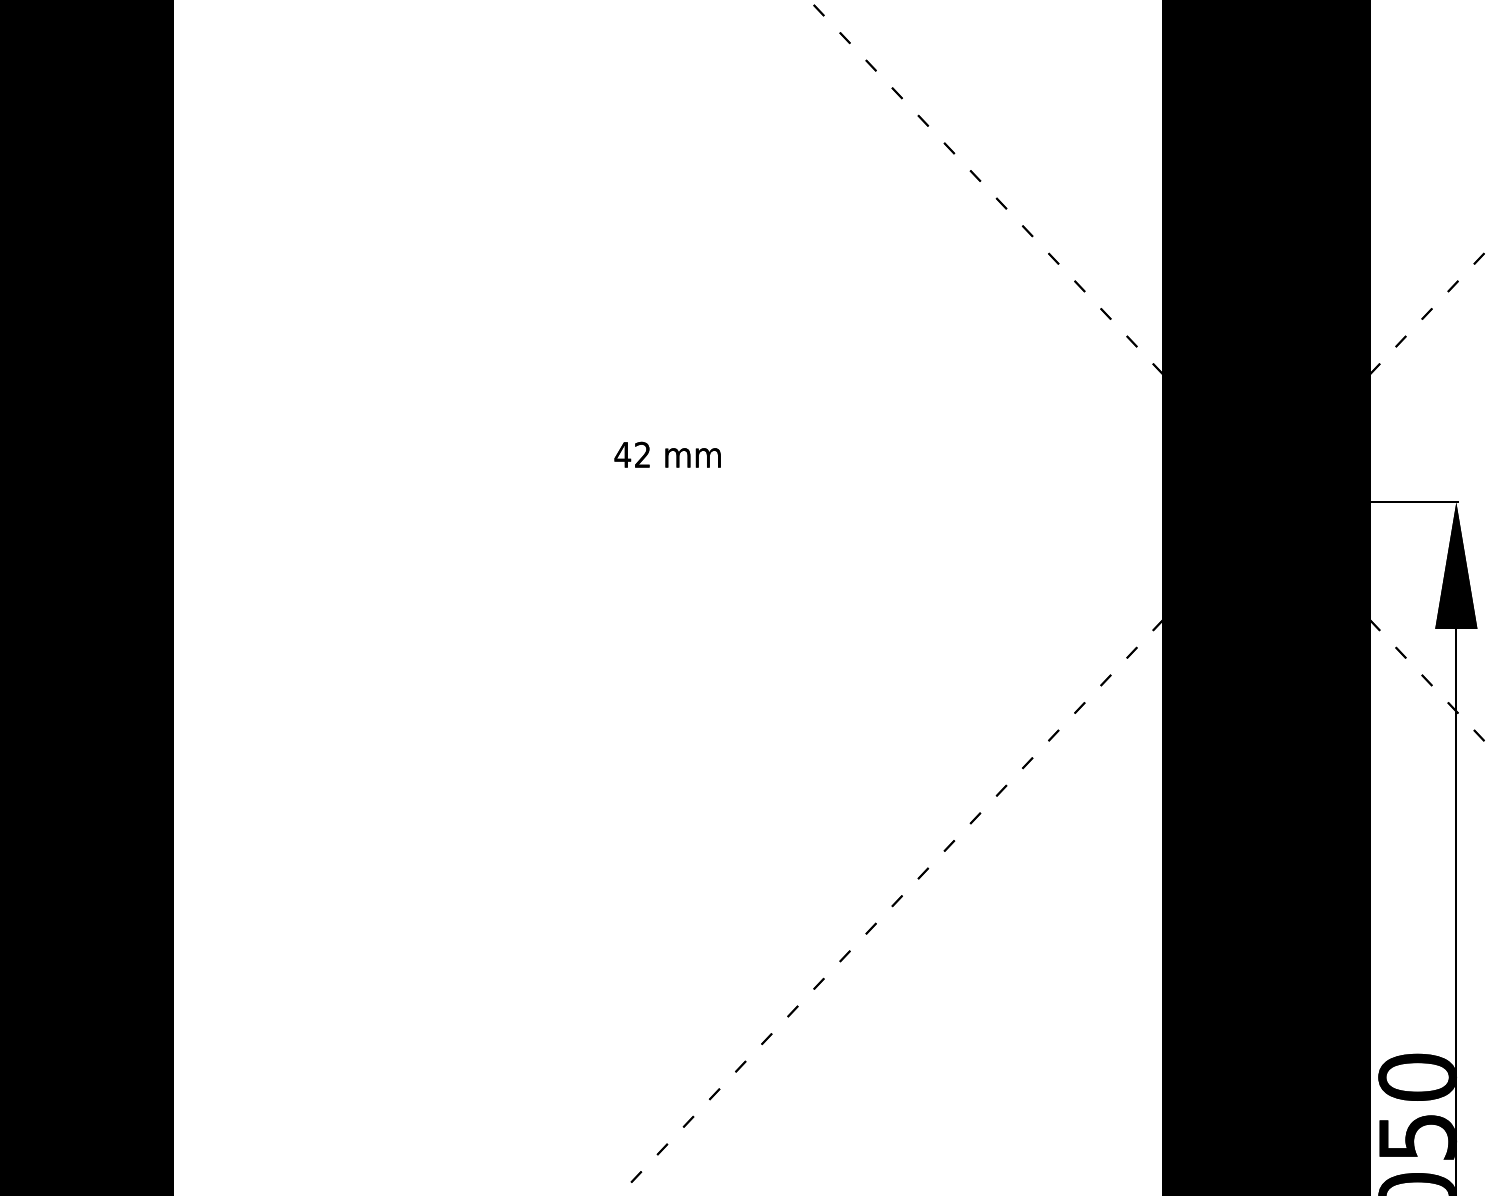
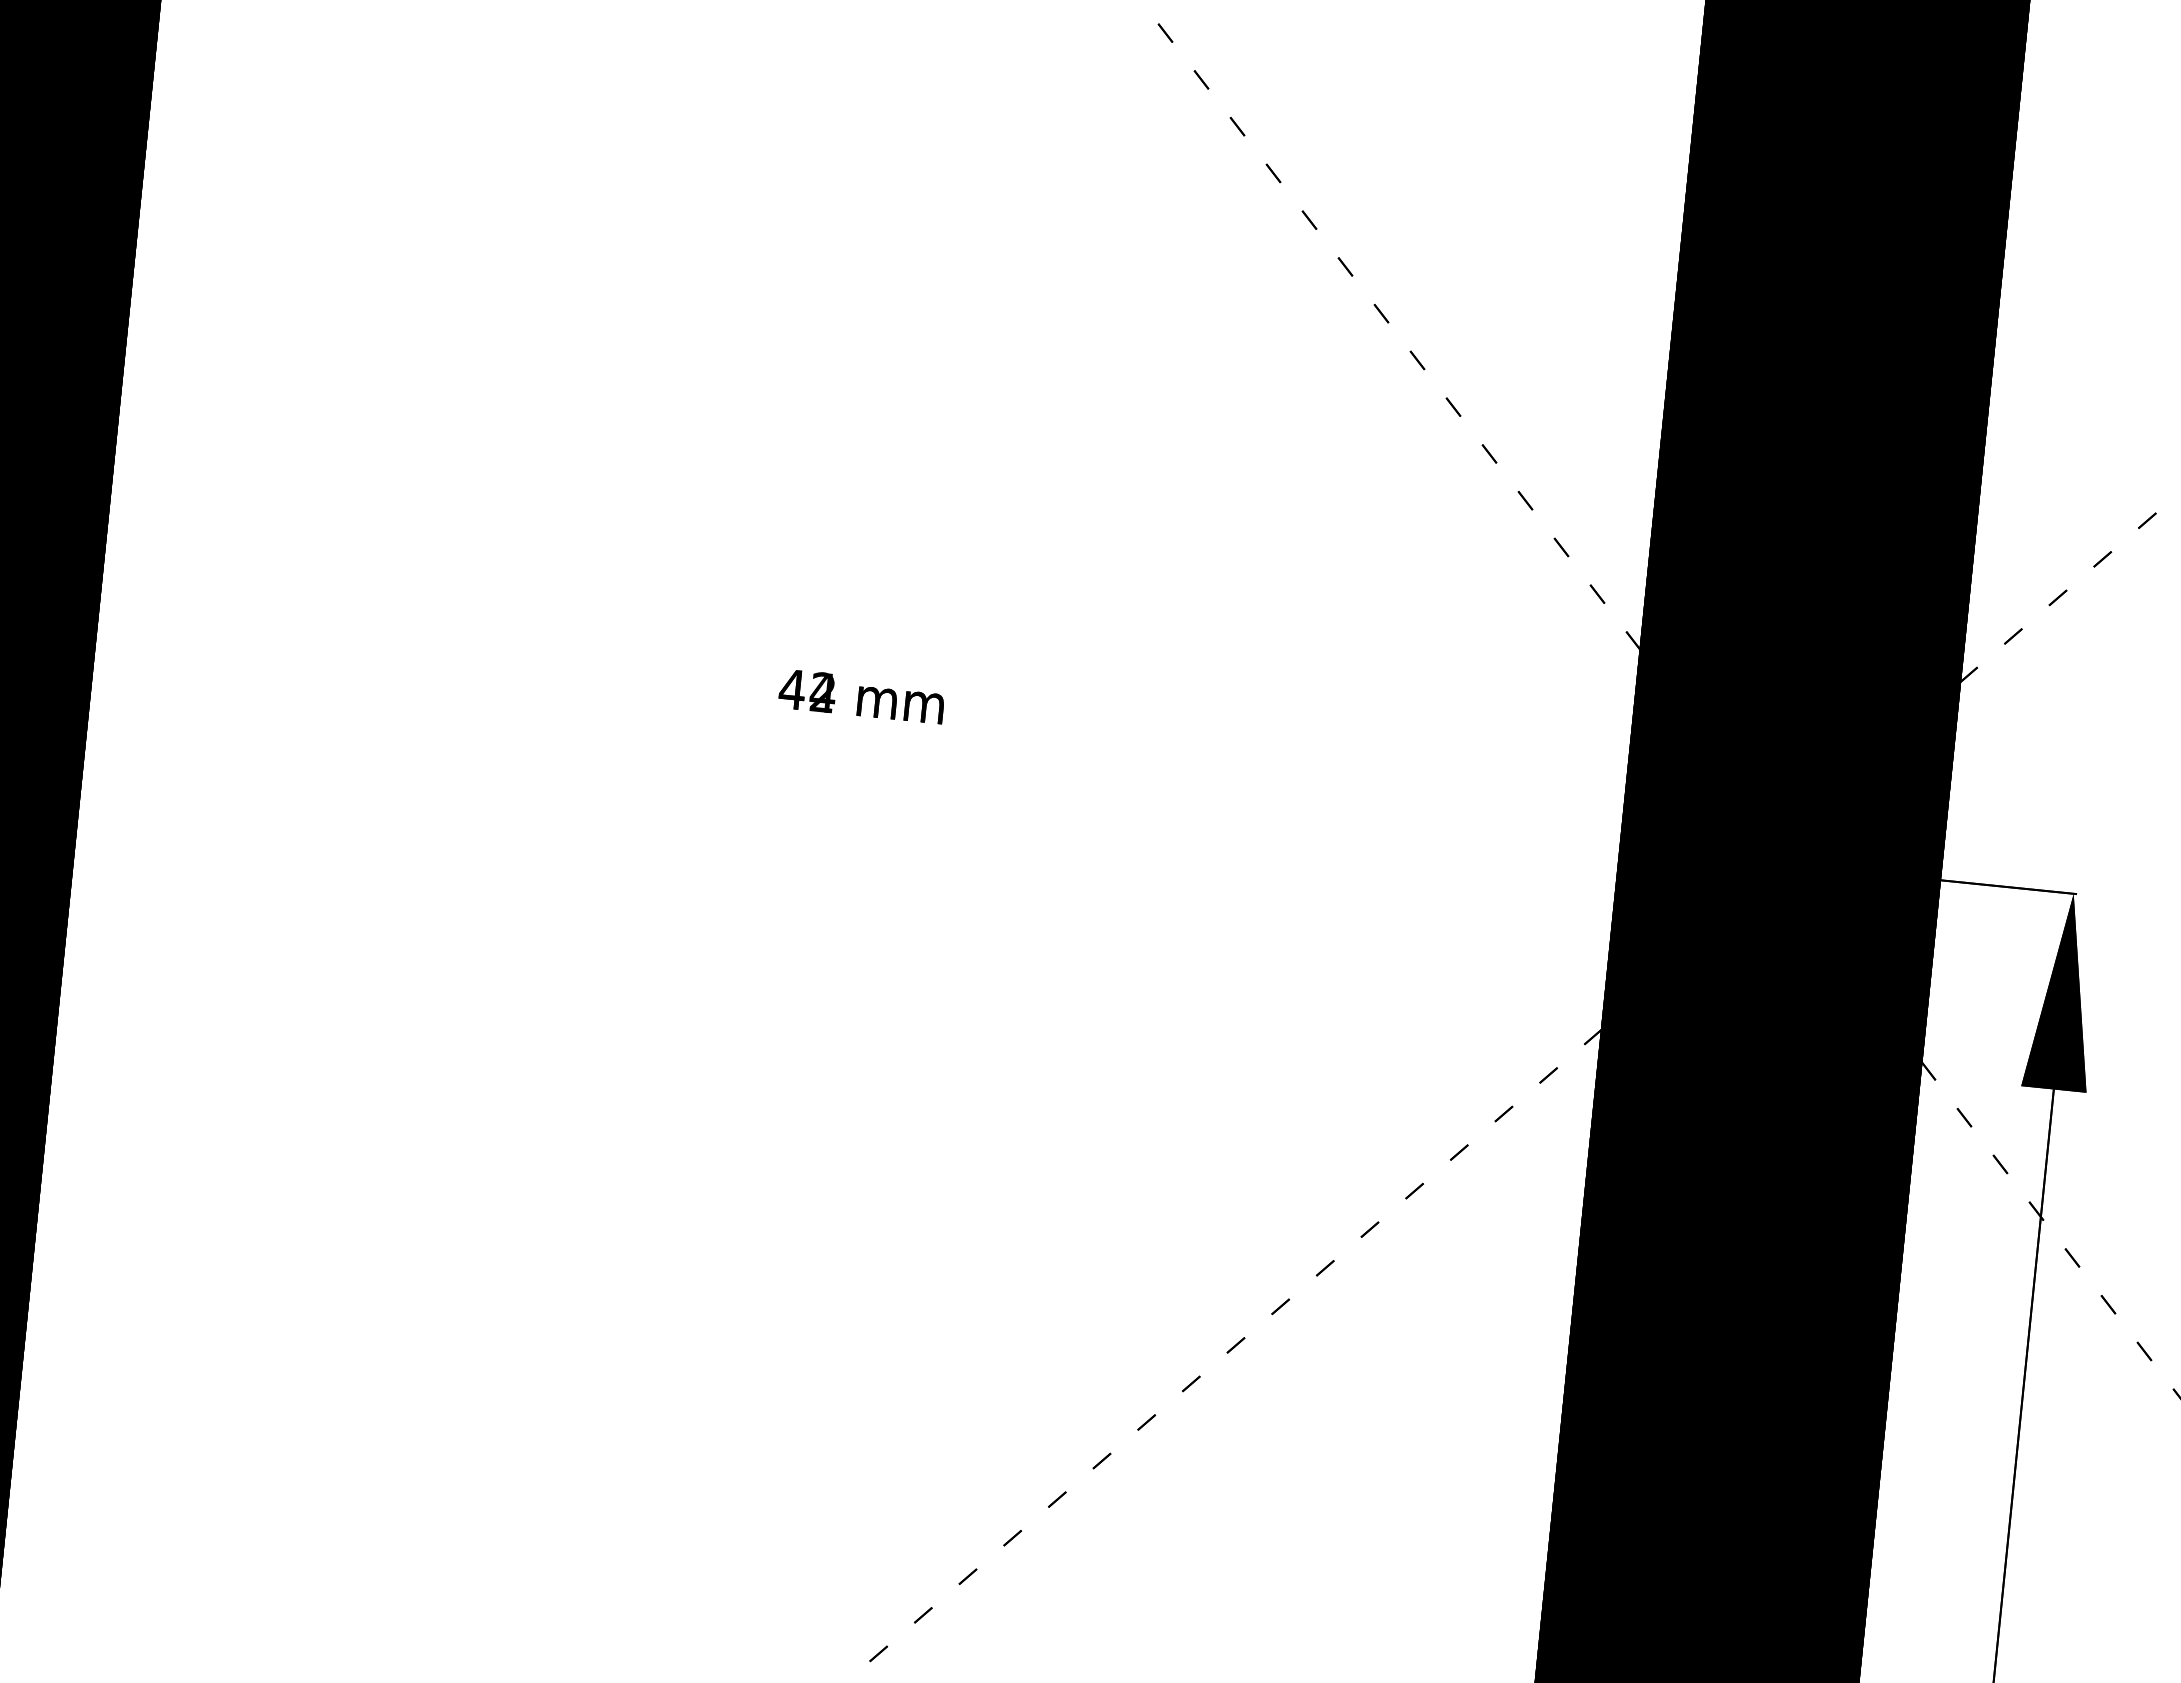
text: (642, 454) -> (822, 691), 42 -> 44

